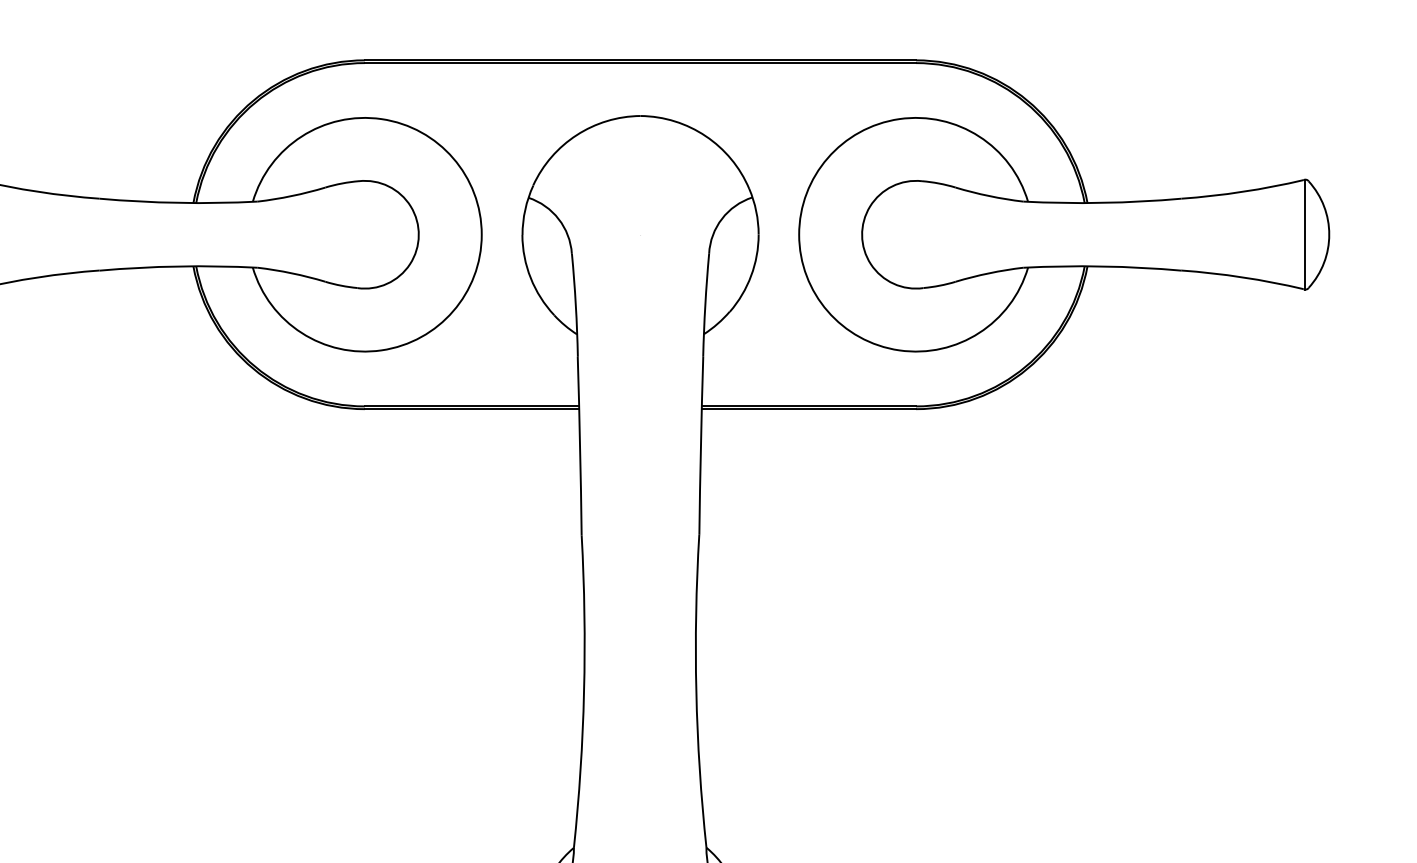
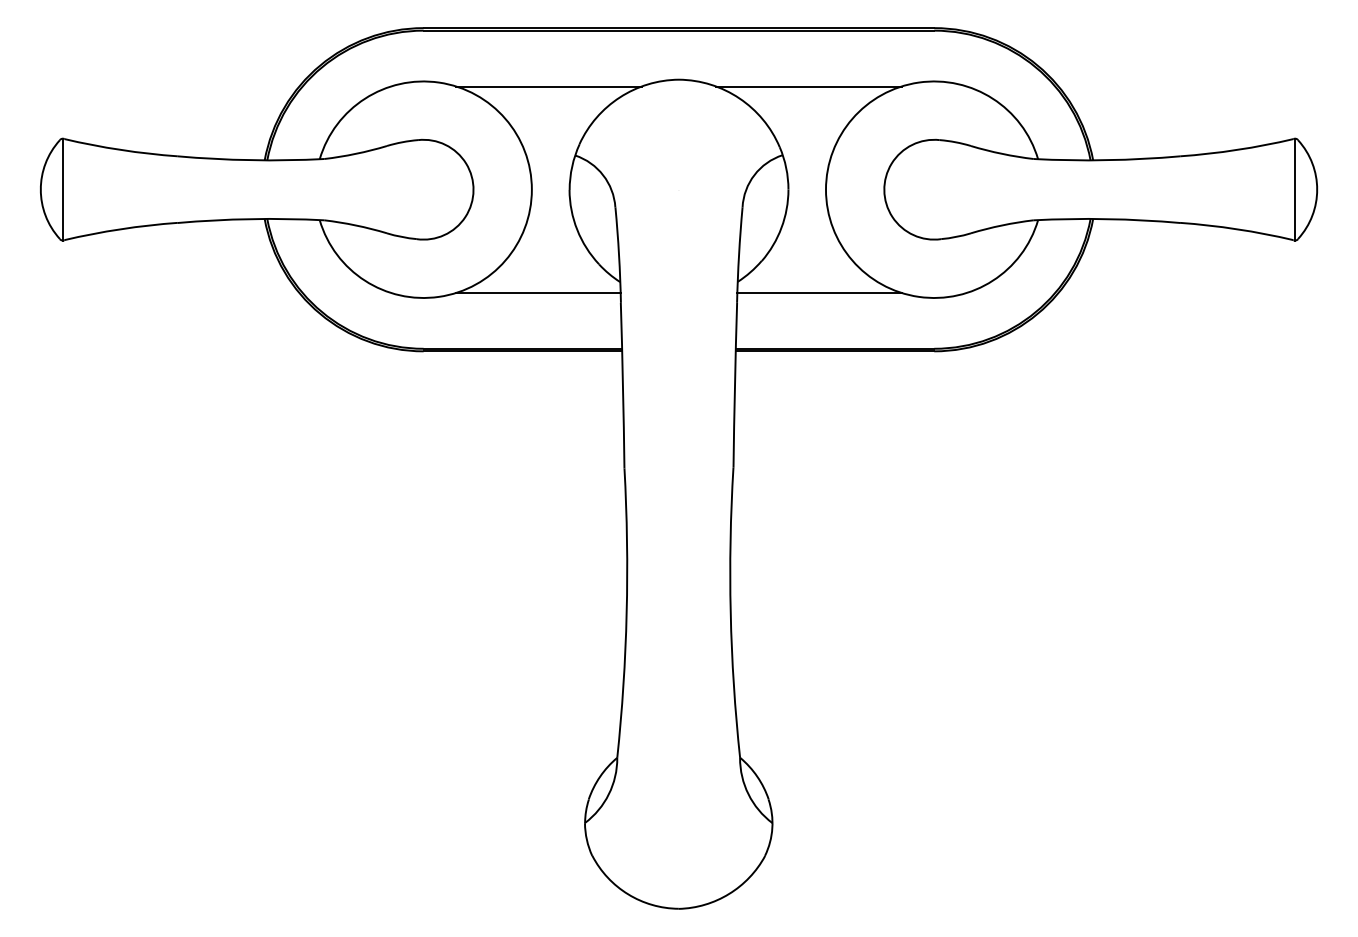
line: (499, 123) -> (548, 86), added
line: (780, 123) -> (808, 86), added
line: (488, 345) -> (538, 292), added
line: (792, 345) -> (819, 292), added

